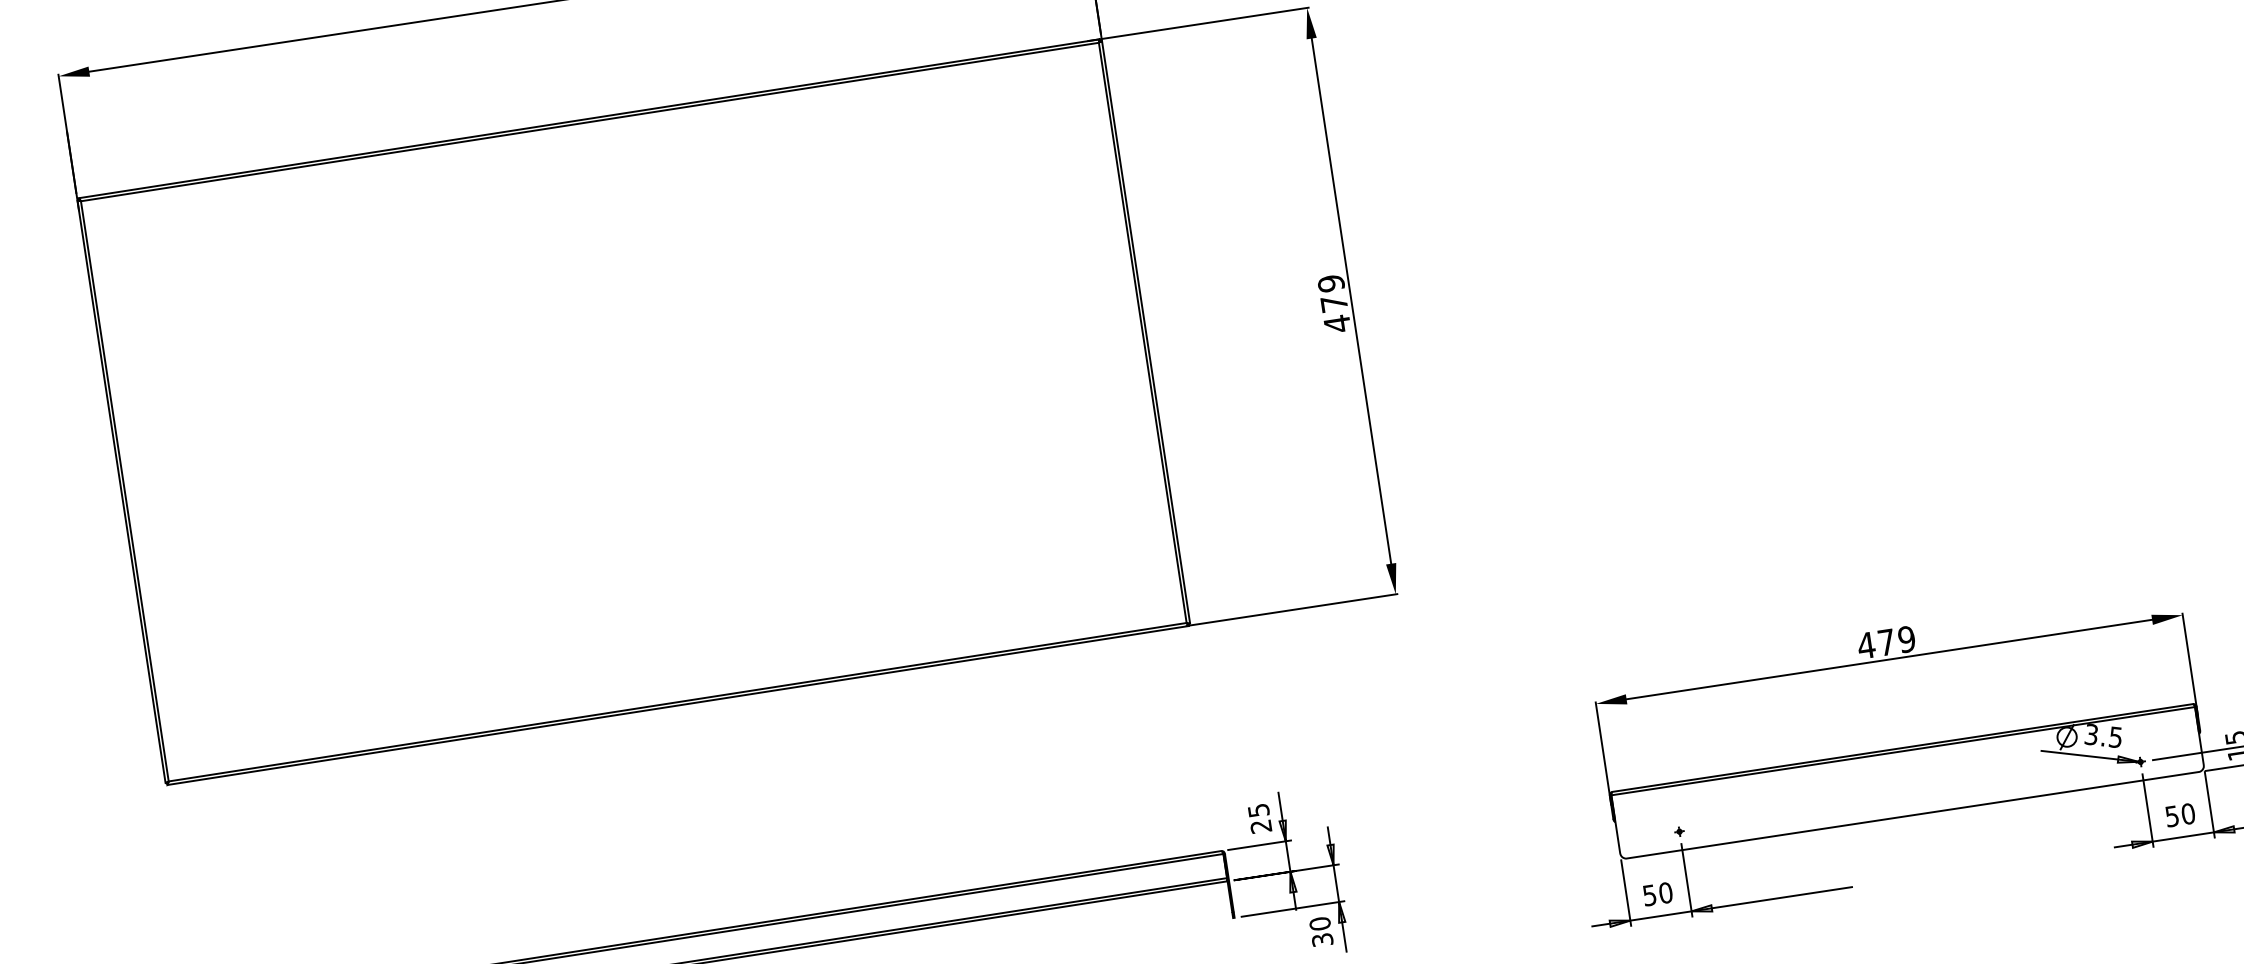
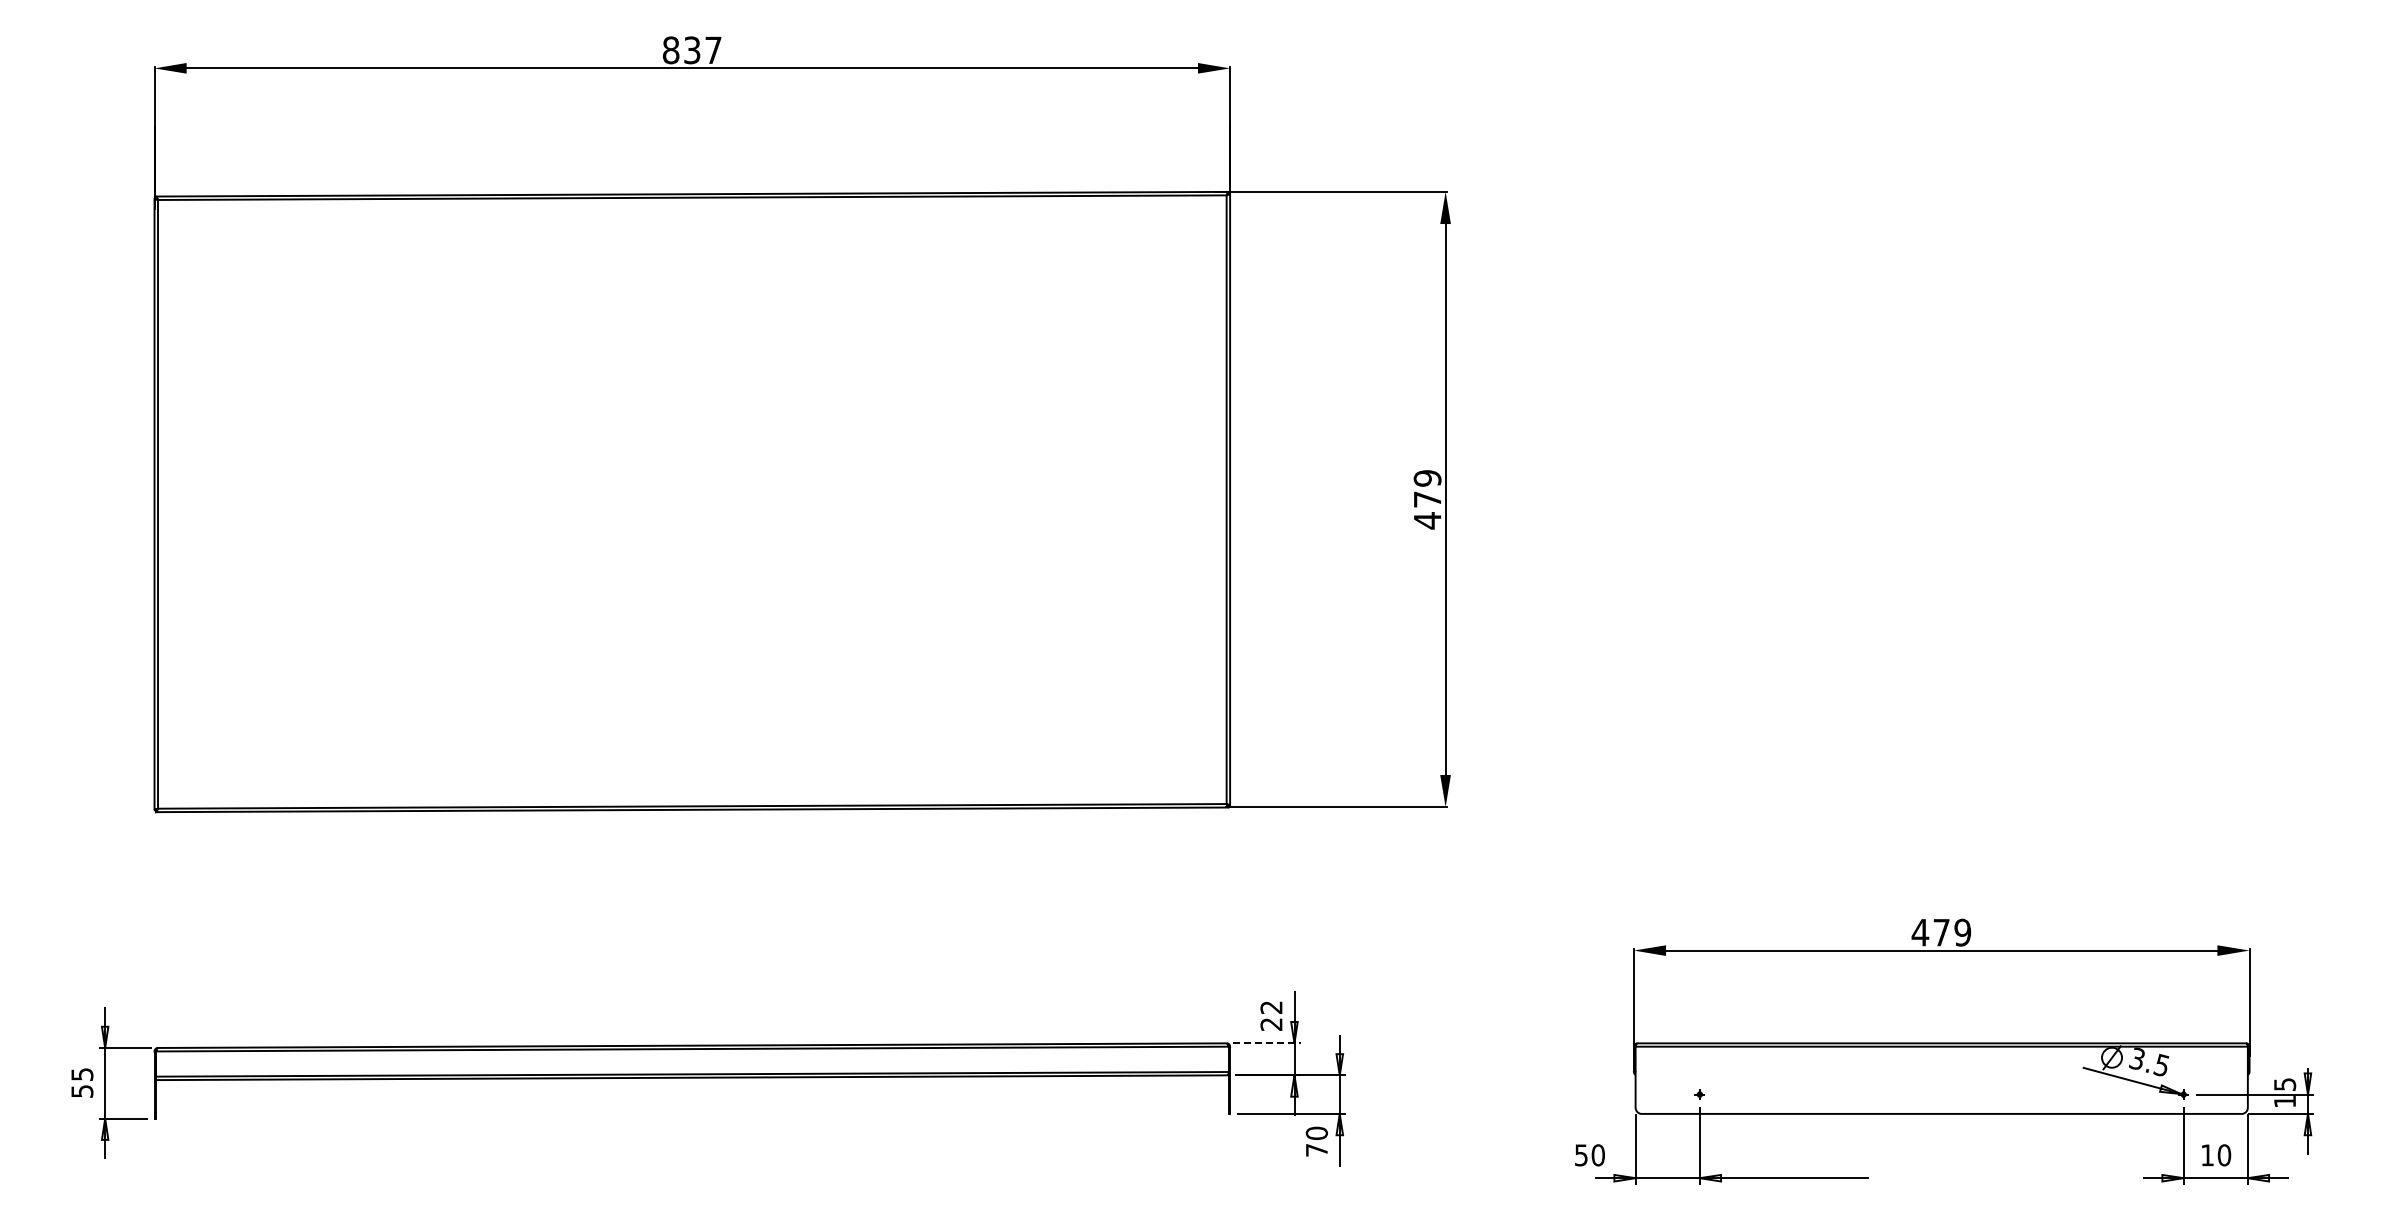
text: (1258, 810) -> (1271, 1007), 25 -> 22
text: (2172, 816) -> (2207, 1155), 50 -> 10
line: (1259, 845) -> (1266, 1043), solid -> dashed
text: (1657, 894) -> (1589, 1155), moved
text: (1322, 940) -> (1316, 1150), 30 -> 70

